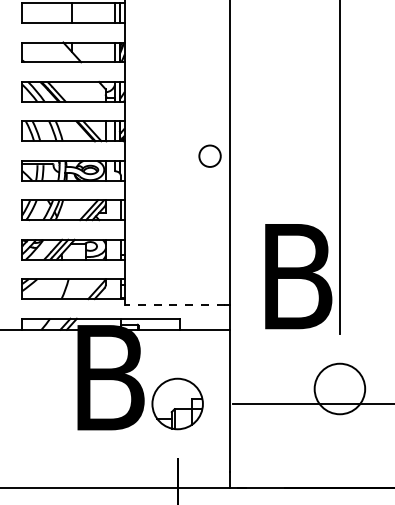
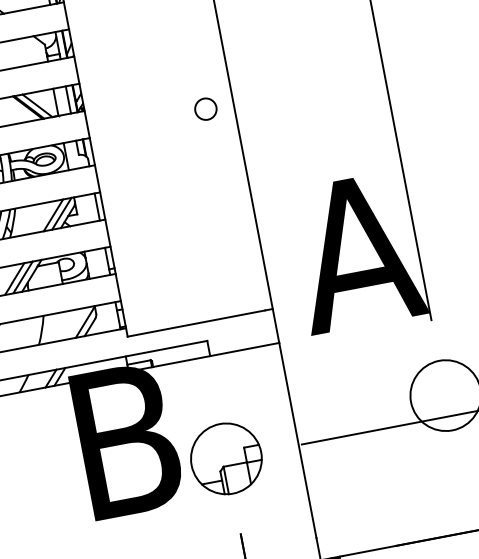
circle: (209, 155) -> (204, 108), size x0.71
text: (295, 276) -> (355, 252), B -> A
line: (174, 305) -> (196, 324), dashed -> solid

